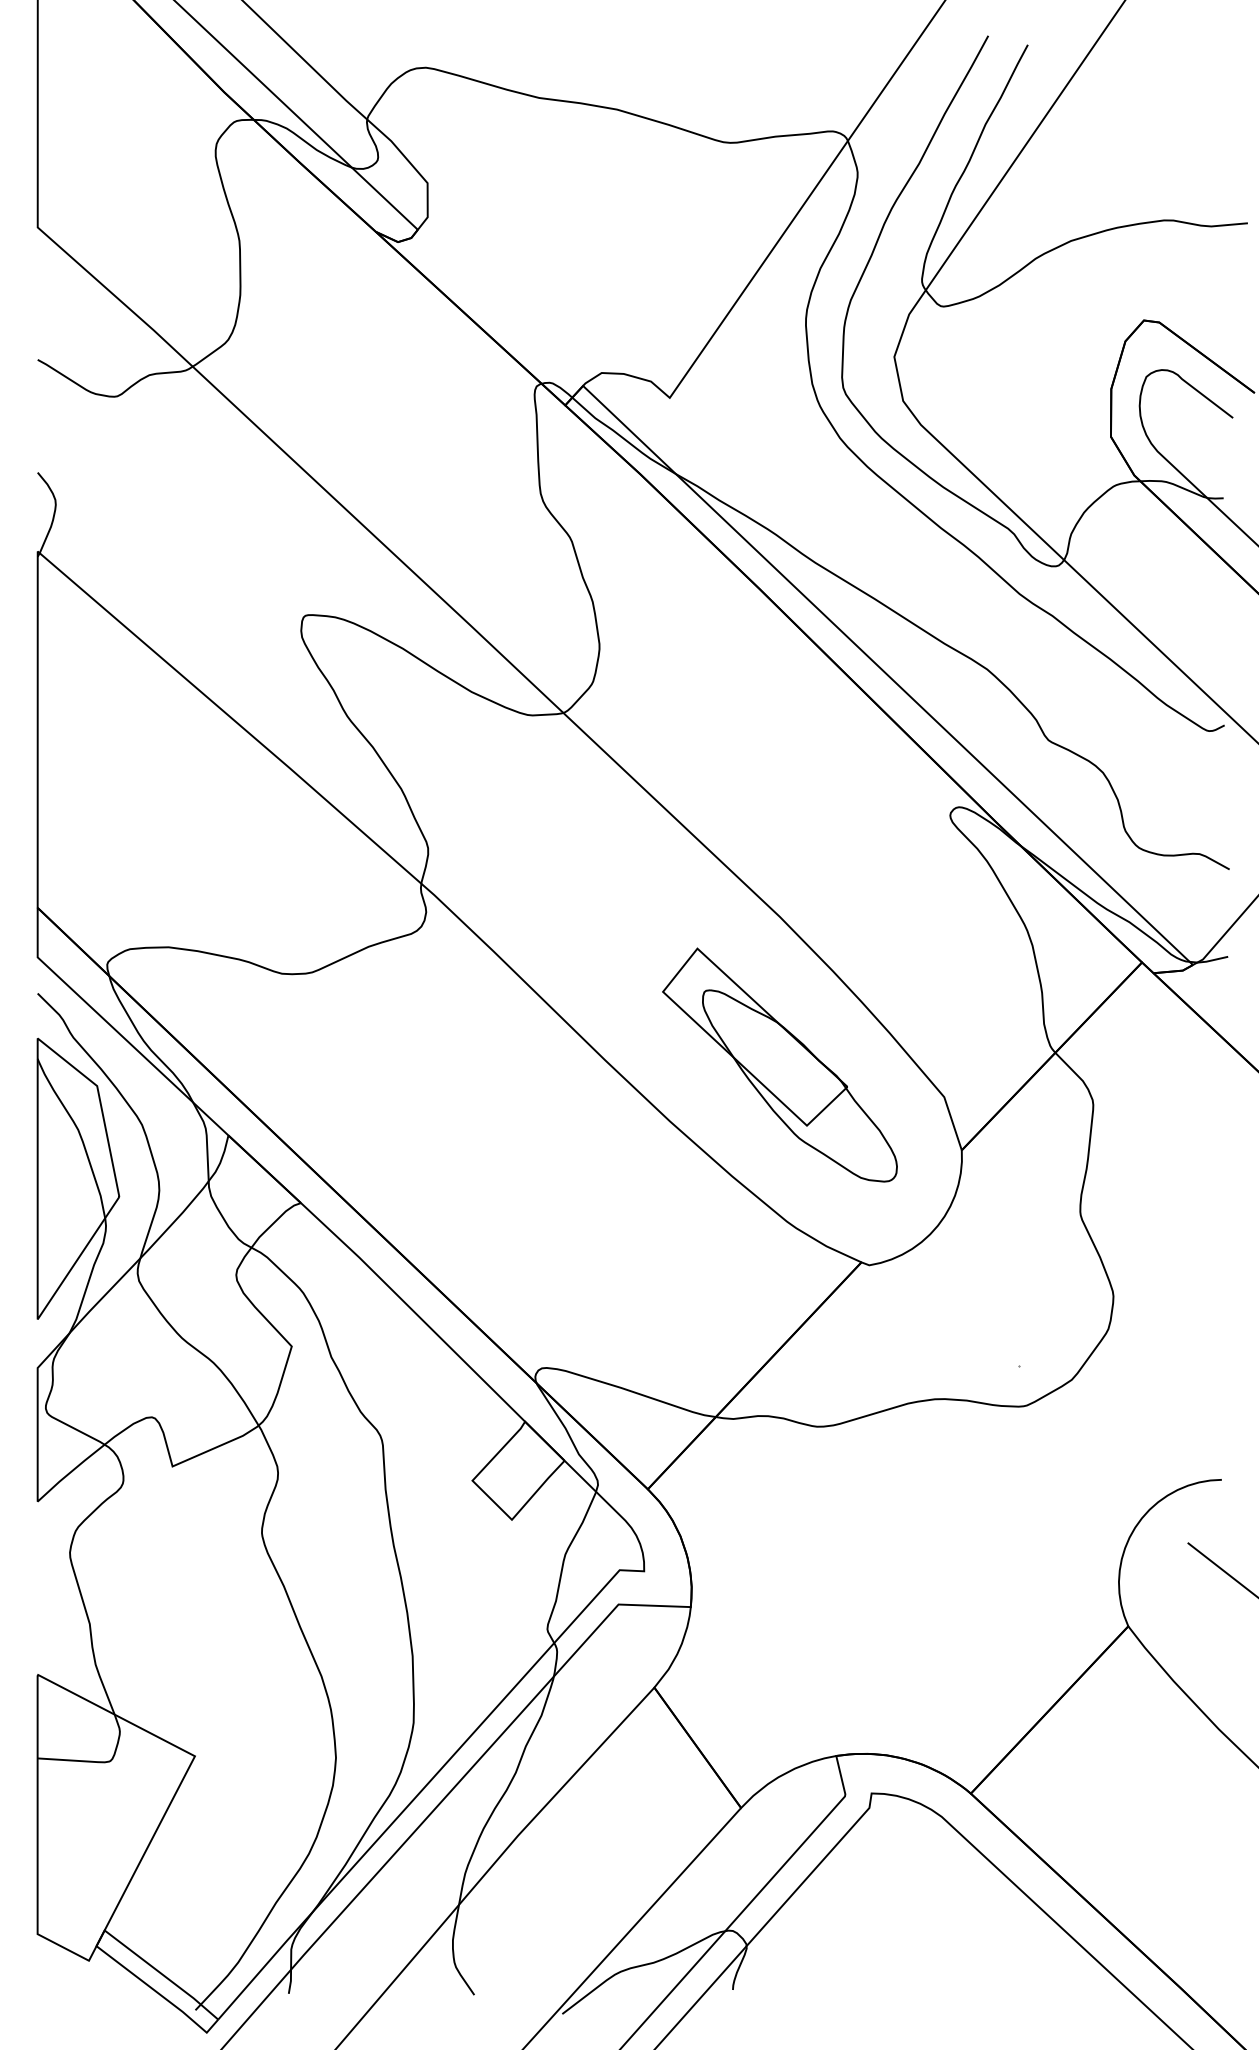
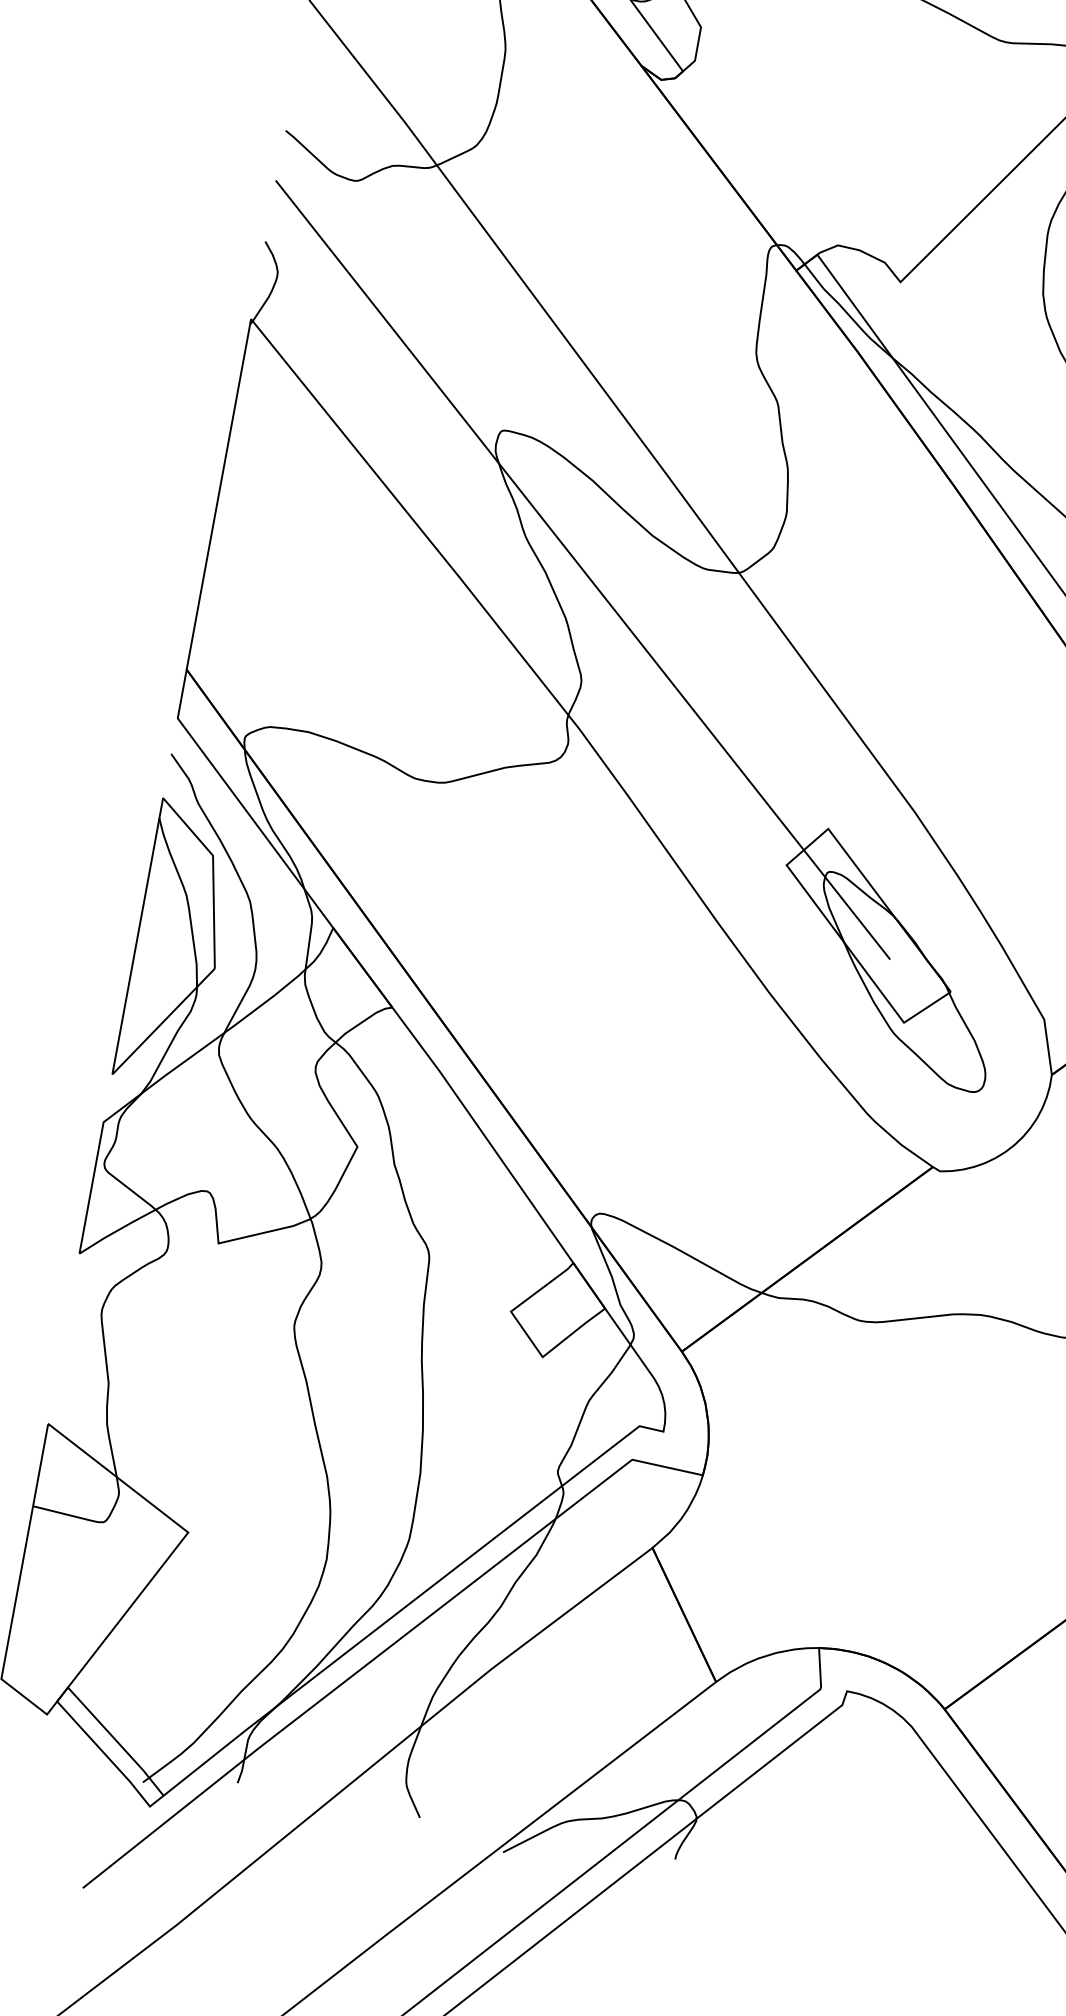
line: (409, 738) -> (582, 570), added

